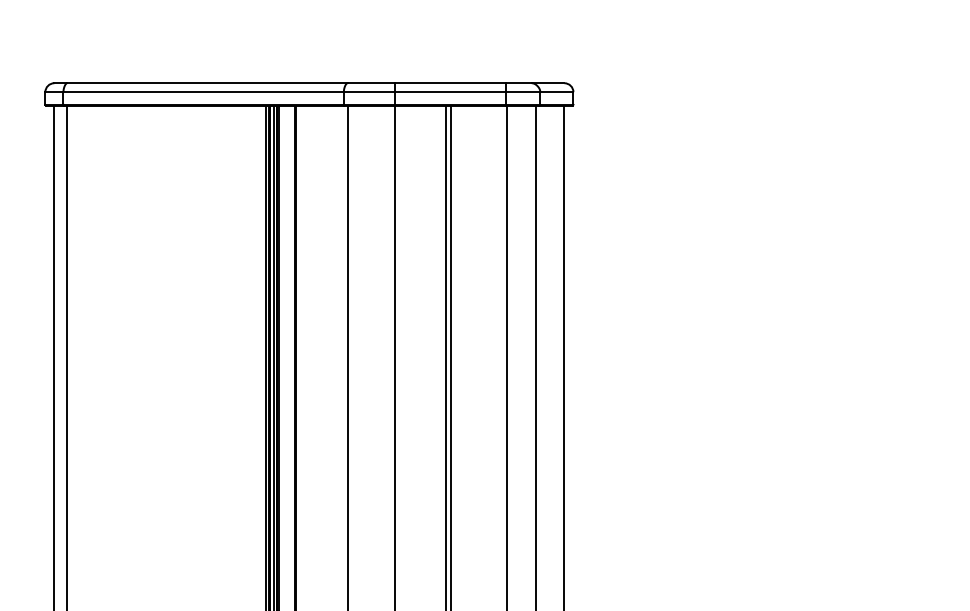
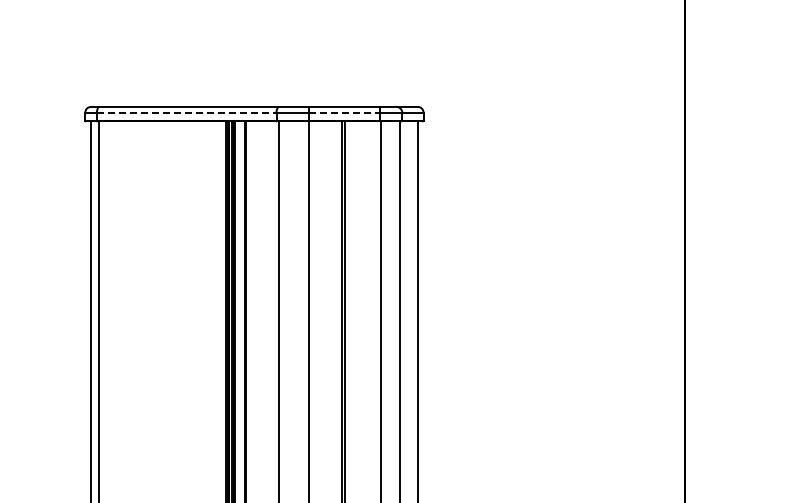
line: (203, 91) -> (186, 112), solid -> dashed
line: (450, 91) -> (344, 112), solid -> dashed

